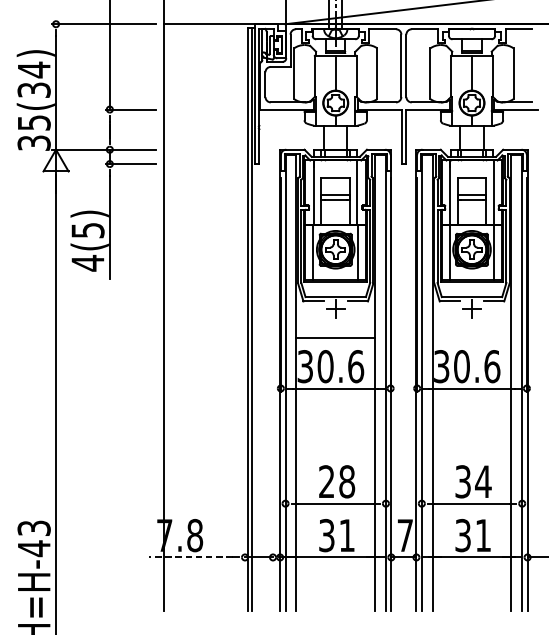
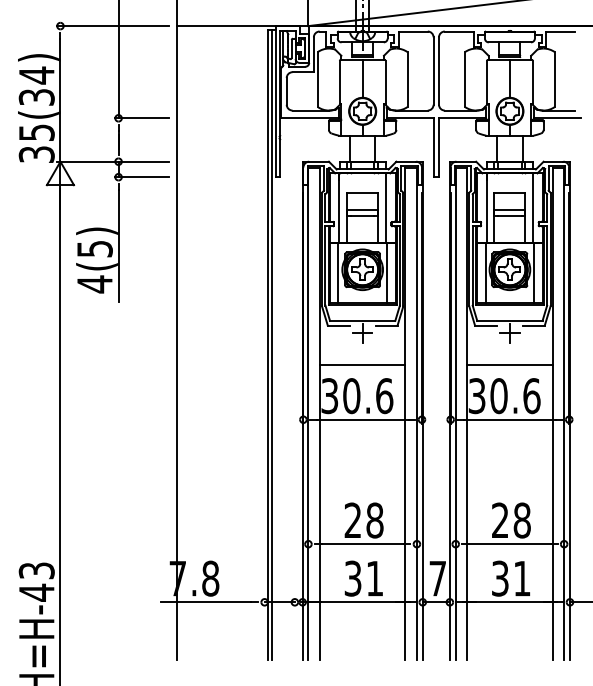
line: (471, 337) -> (509, 364), added
text: (473, 481) -> (511, 520), 34 -> 28
line: (190, 557) -> (205, 602), dashed -> solid

